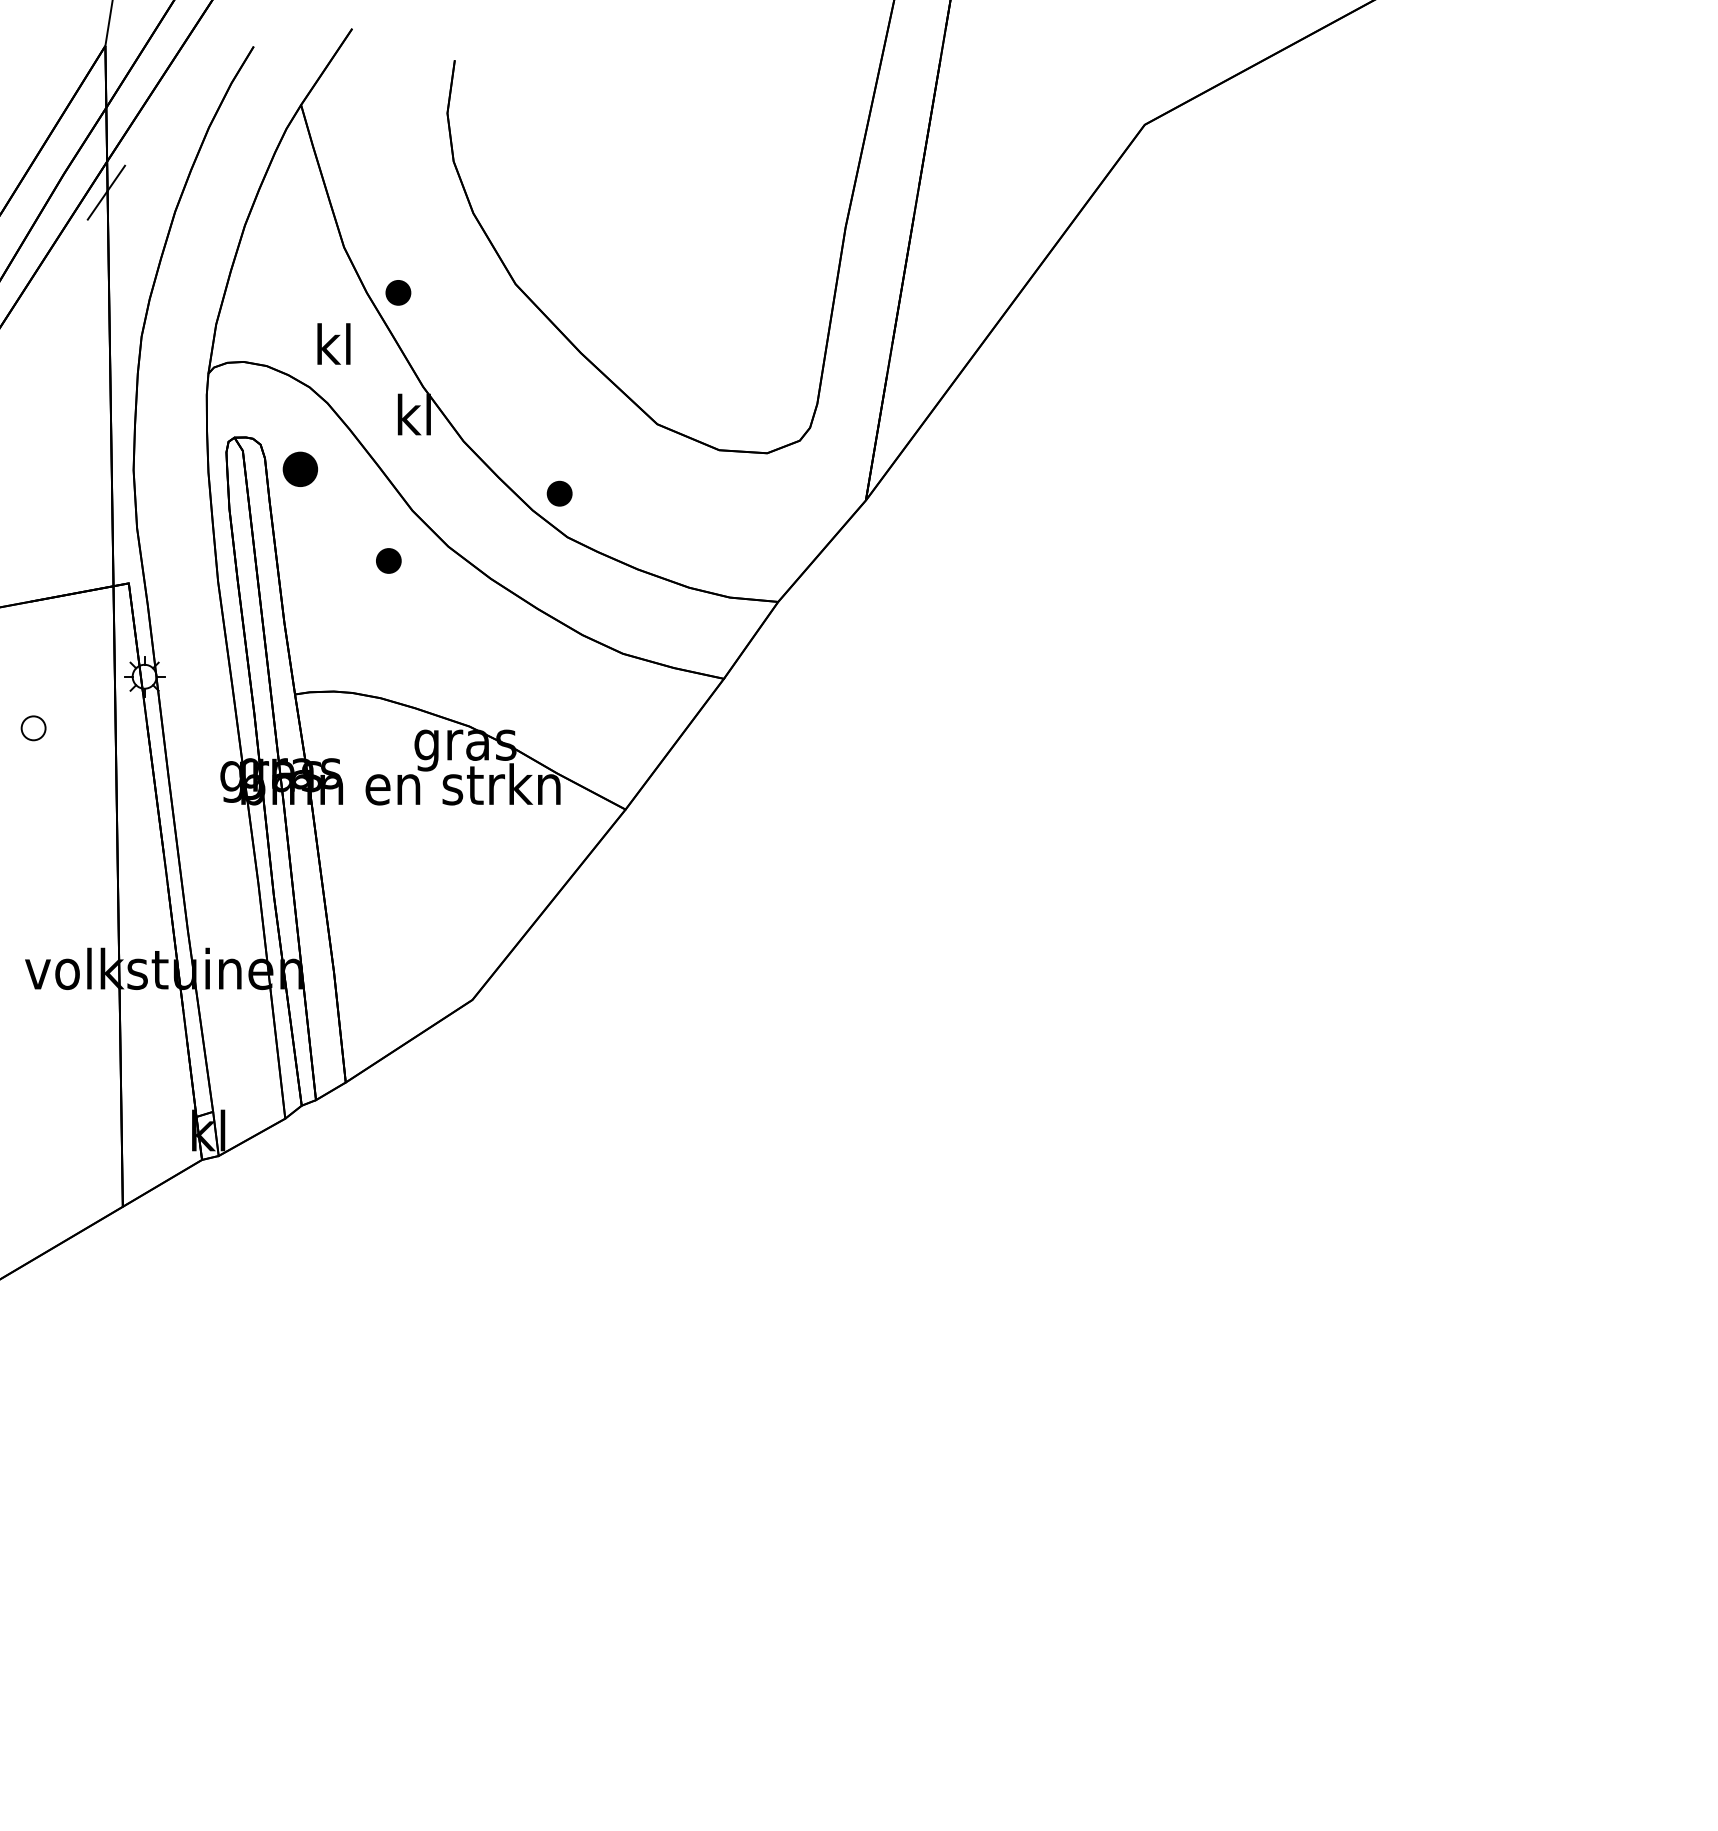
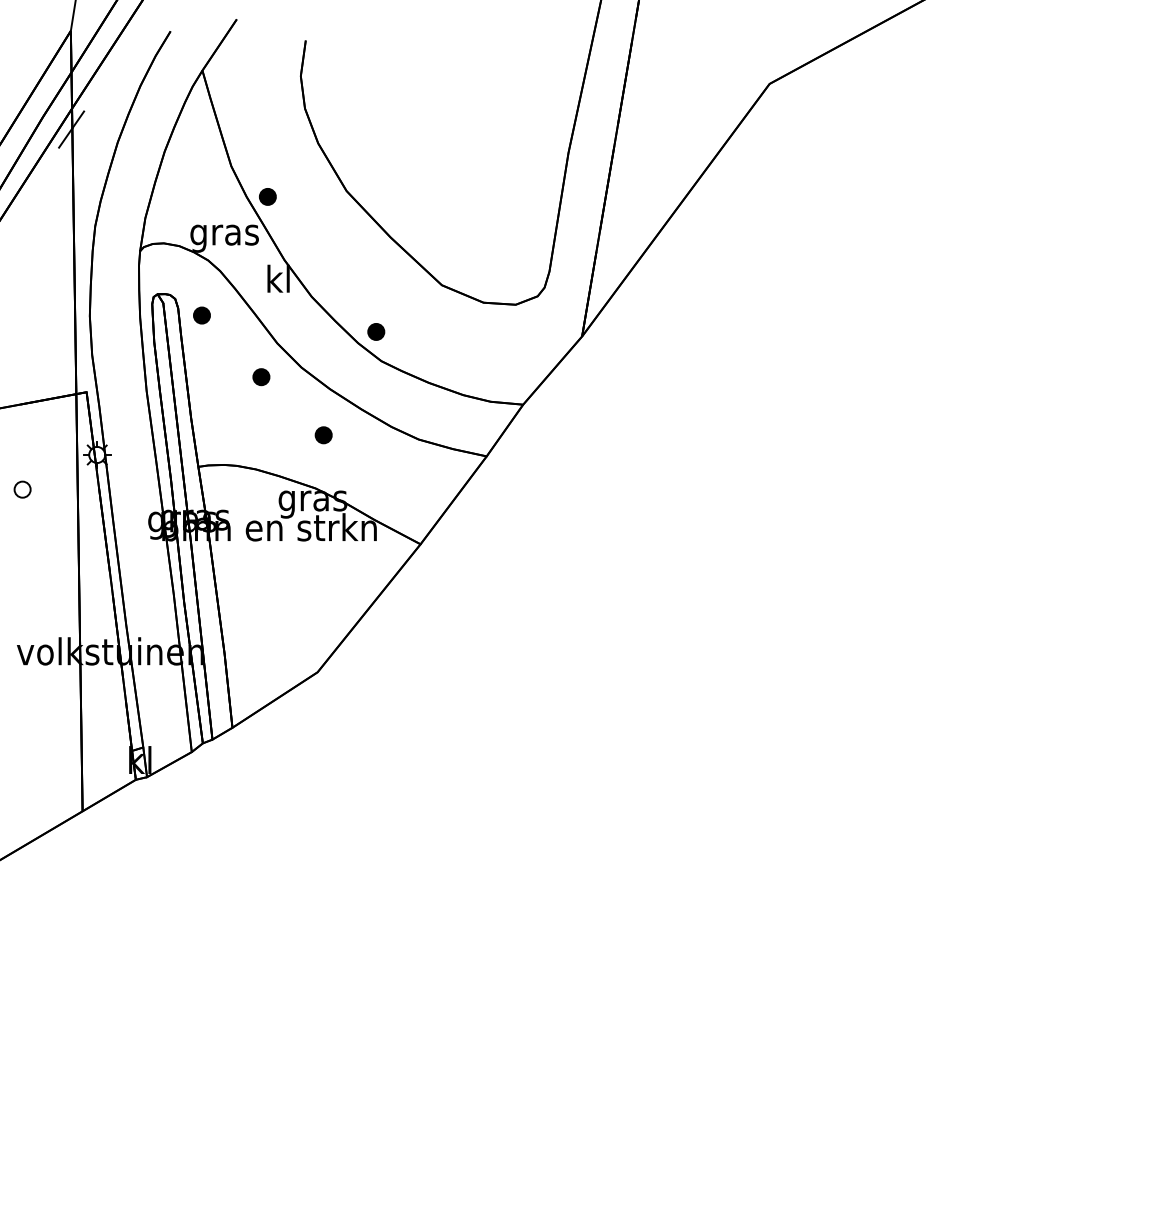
text: (333, 348) -> (224, 234), kl -> gras
part: (299, 469) -> (201, 315), size x0.71
part: (481, 647) -> (323, 435), added

